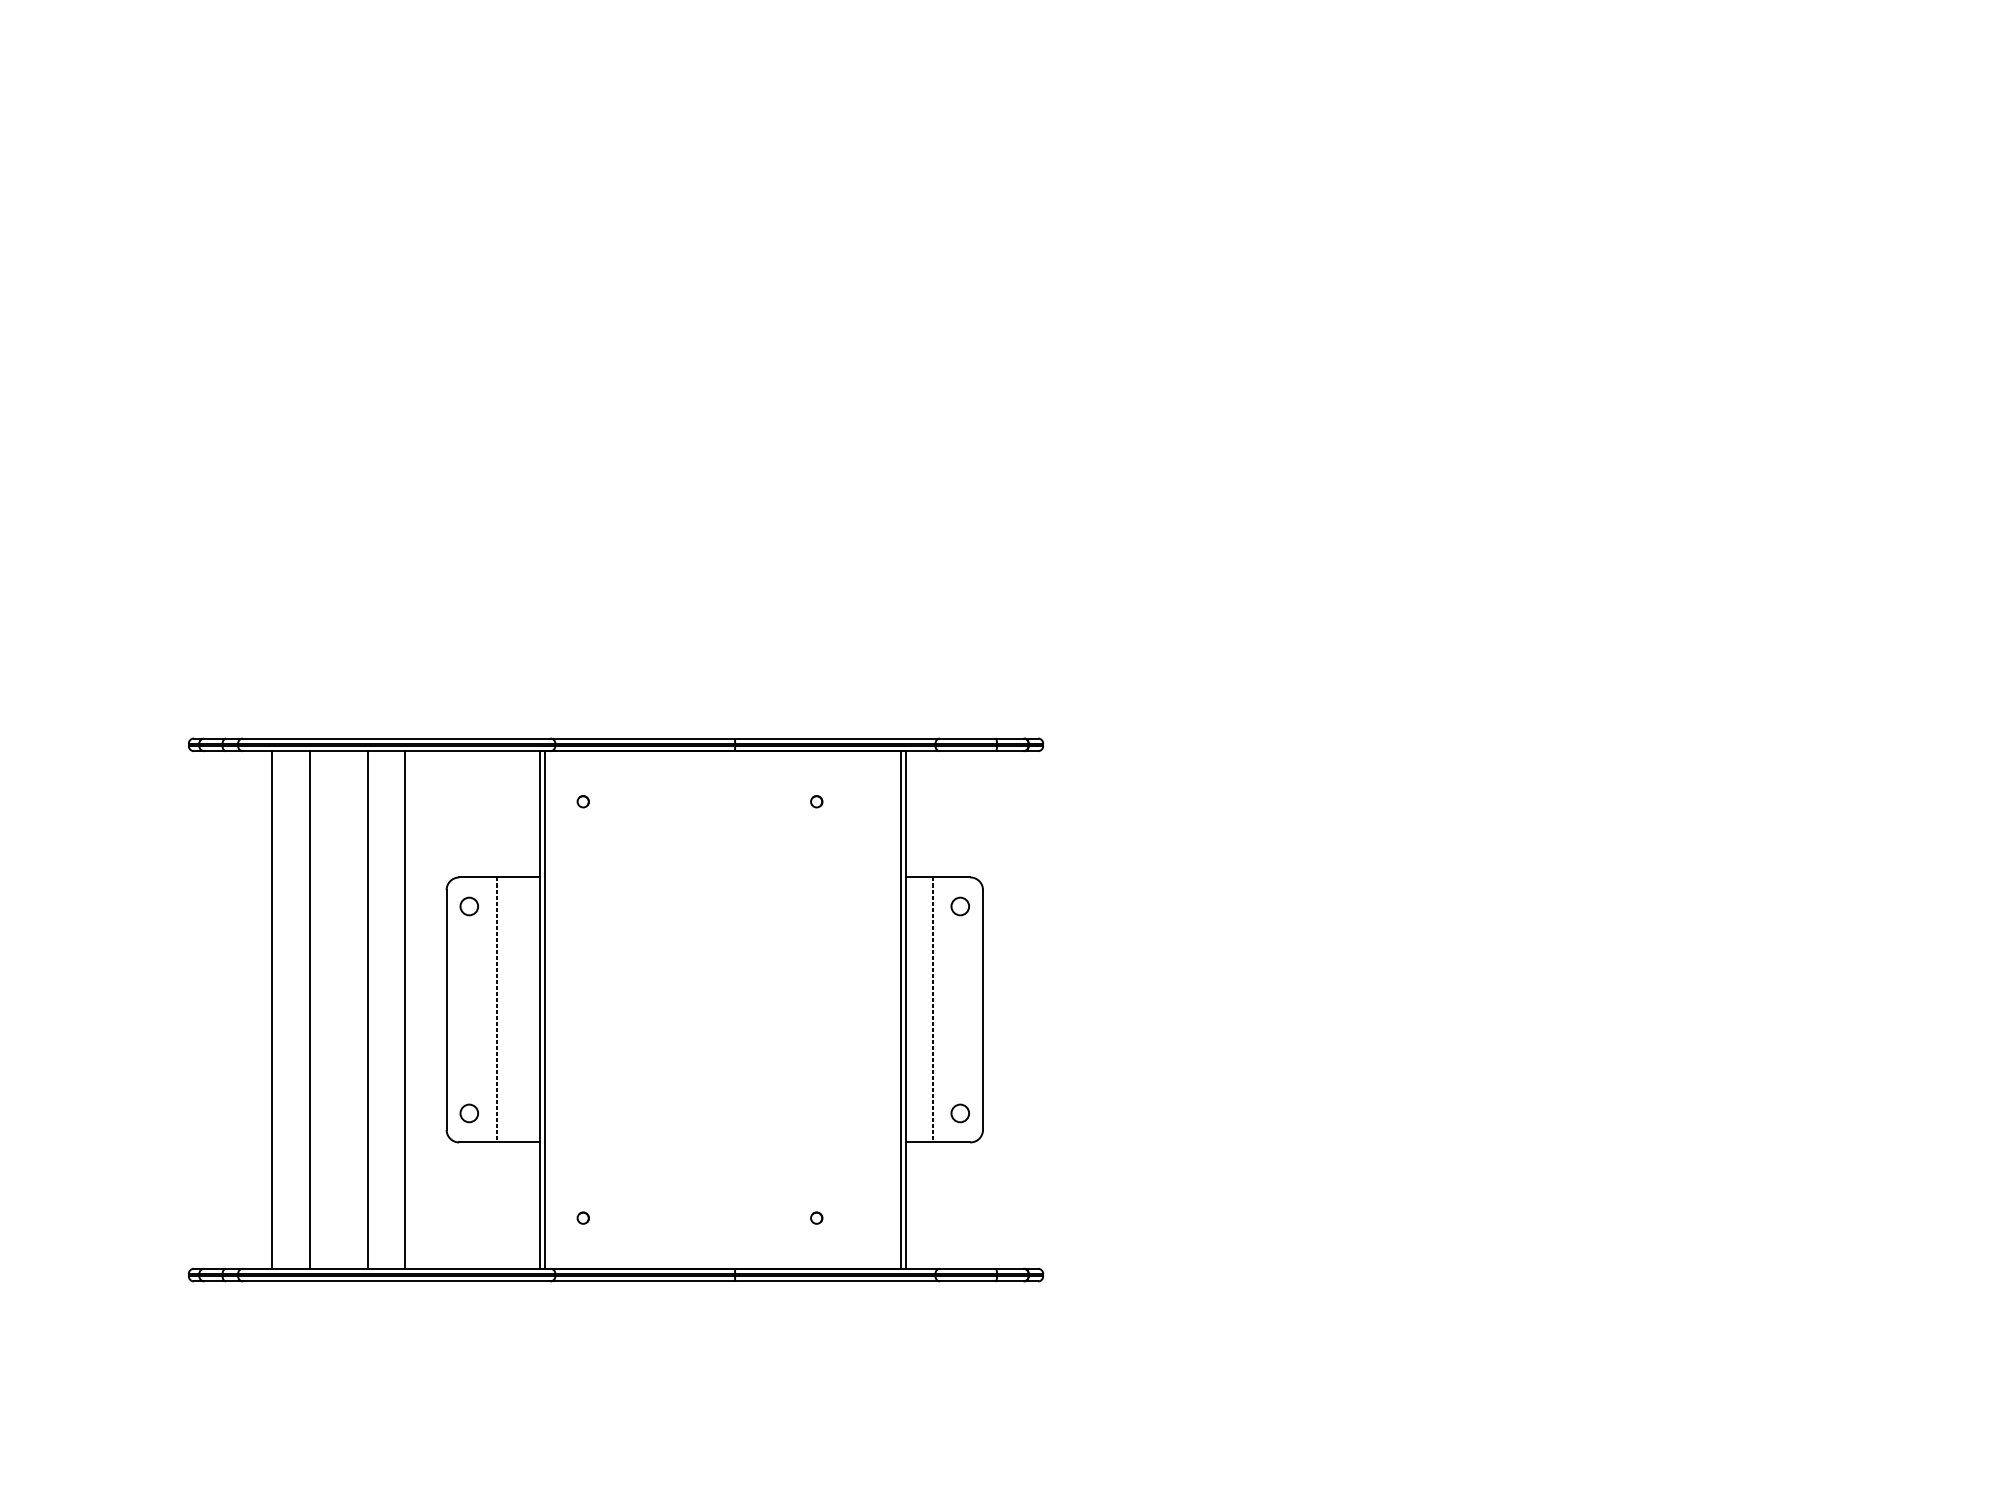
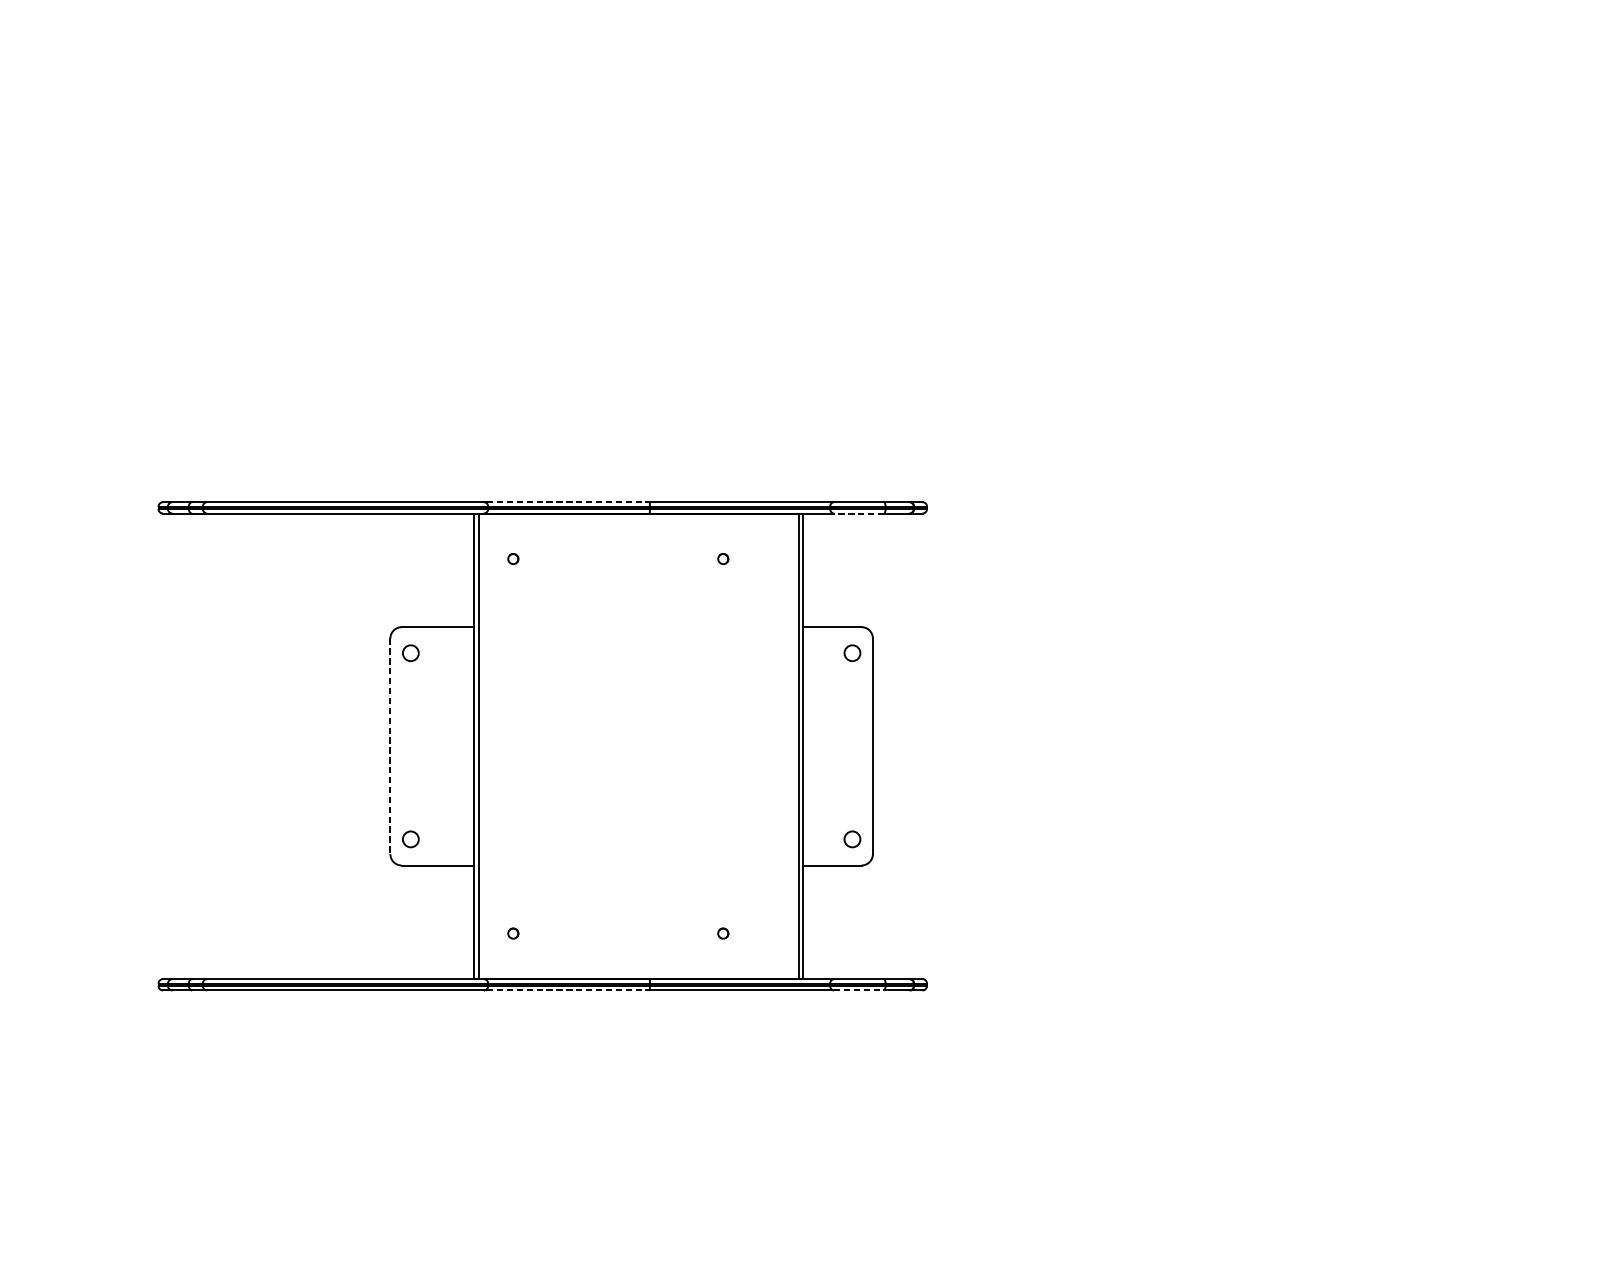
line: (644, 738) -> (568, 502), solid -> dashed
line: (967, 751) -> (858, 513), solid -> dashed
line: (271, 1009) -> (232, 745), removed
line: (309, 1009) -> (267, 745), removed
line: (367, 1009) -> (319, 745), removed
line: (405, 1009) -> (353, 745), removed
line: (446, 1009) -> (390, 745), solid -> dashed
line: (496, 1009) -> (435, 745), removed
line: (932, 1009) -> (827, 745), removed
line: (644, 1281) -> (568, 990), solid -> dashed
line: (967, 1281) -> (858, 990), solid -> dashed

